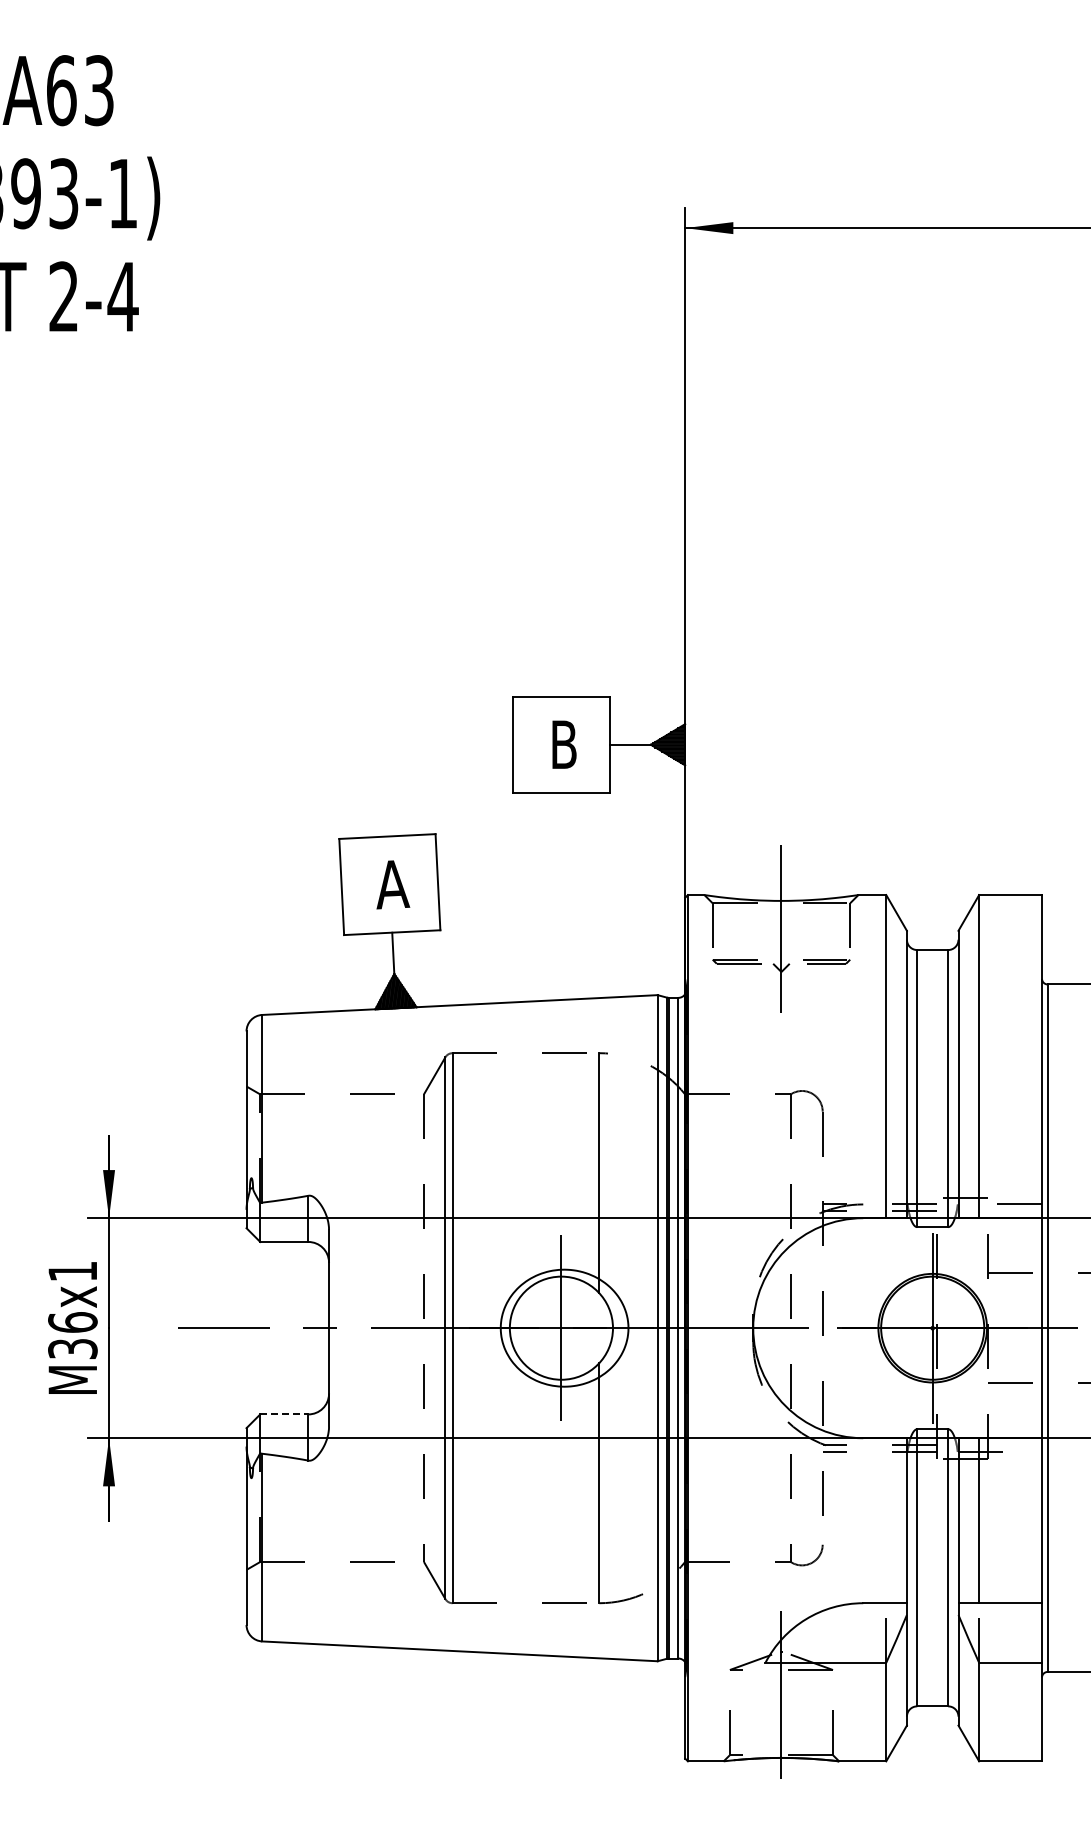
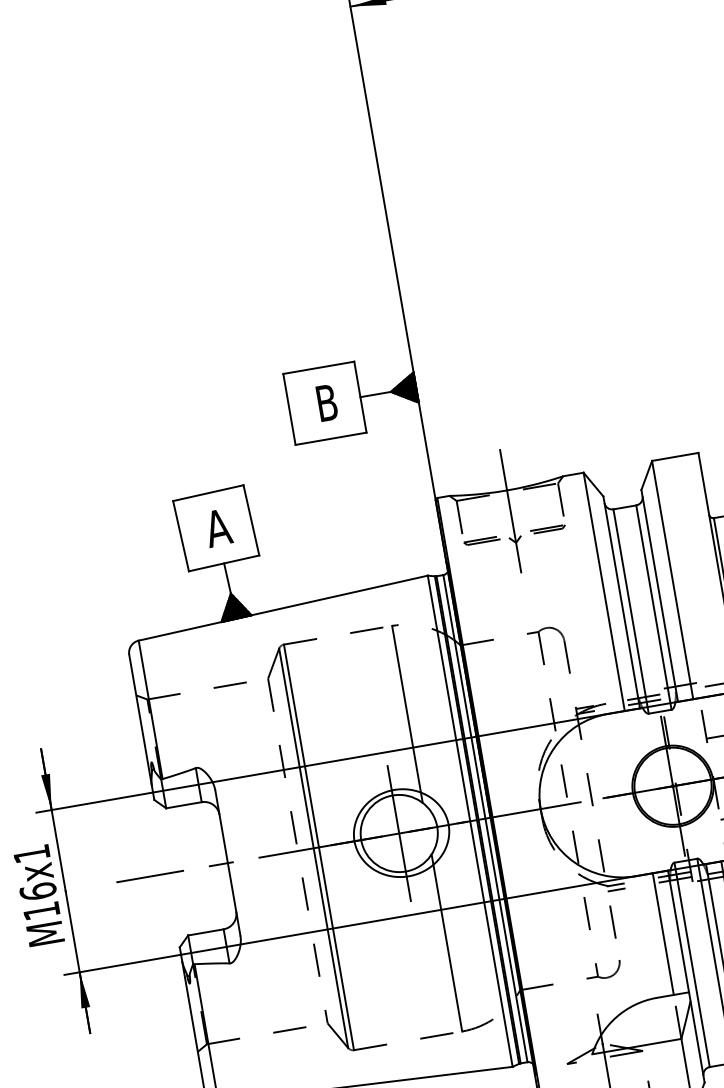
text: (72, 1348) -> (41, 910), M36x1 -> M16x1
line: (284, 1414) -> (206, 932), dashed -> solid
line: (886, 1520) -> (663, 933), added

